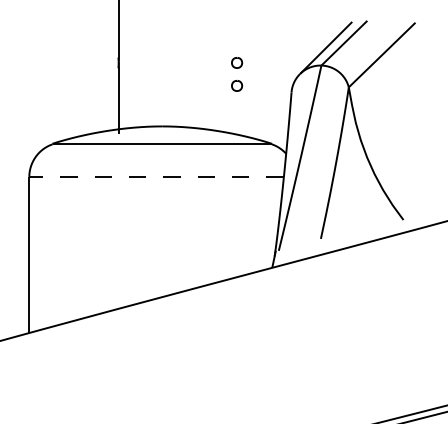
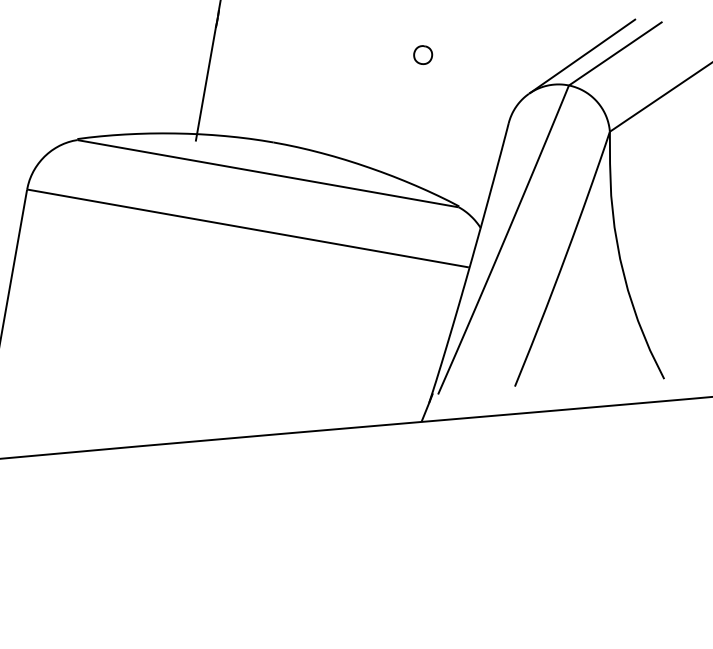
part: (237, 85) -> (416, 94), removed
line: (155, 176) -> (246, 227), dashed -> solid

